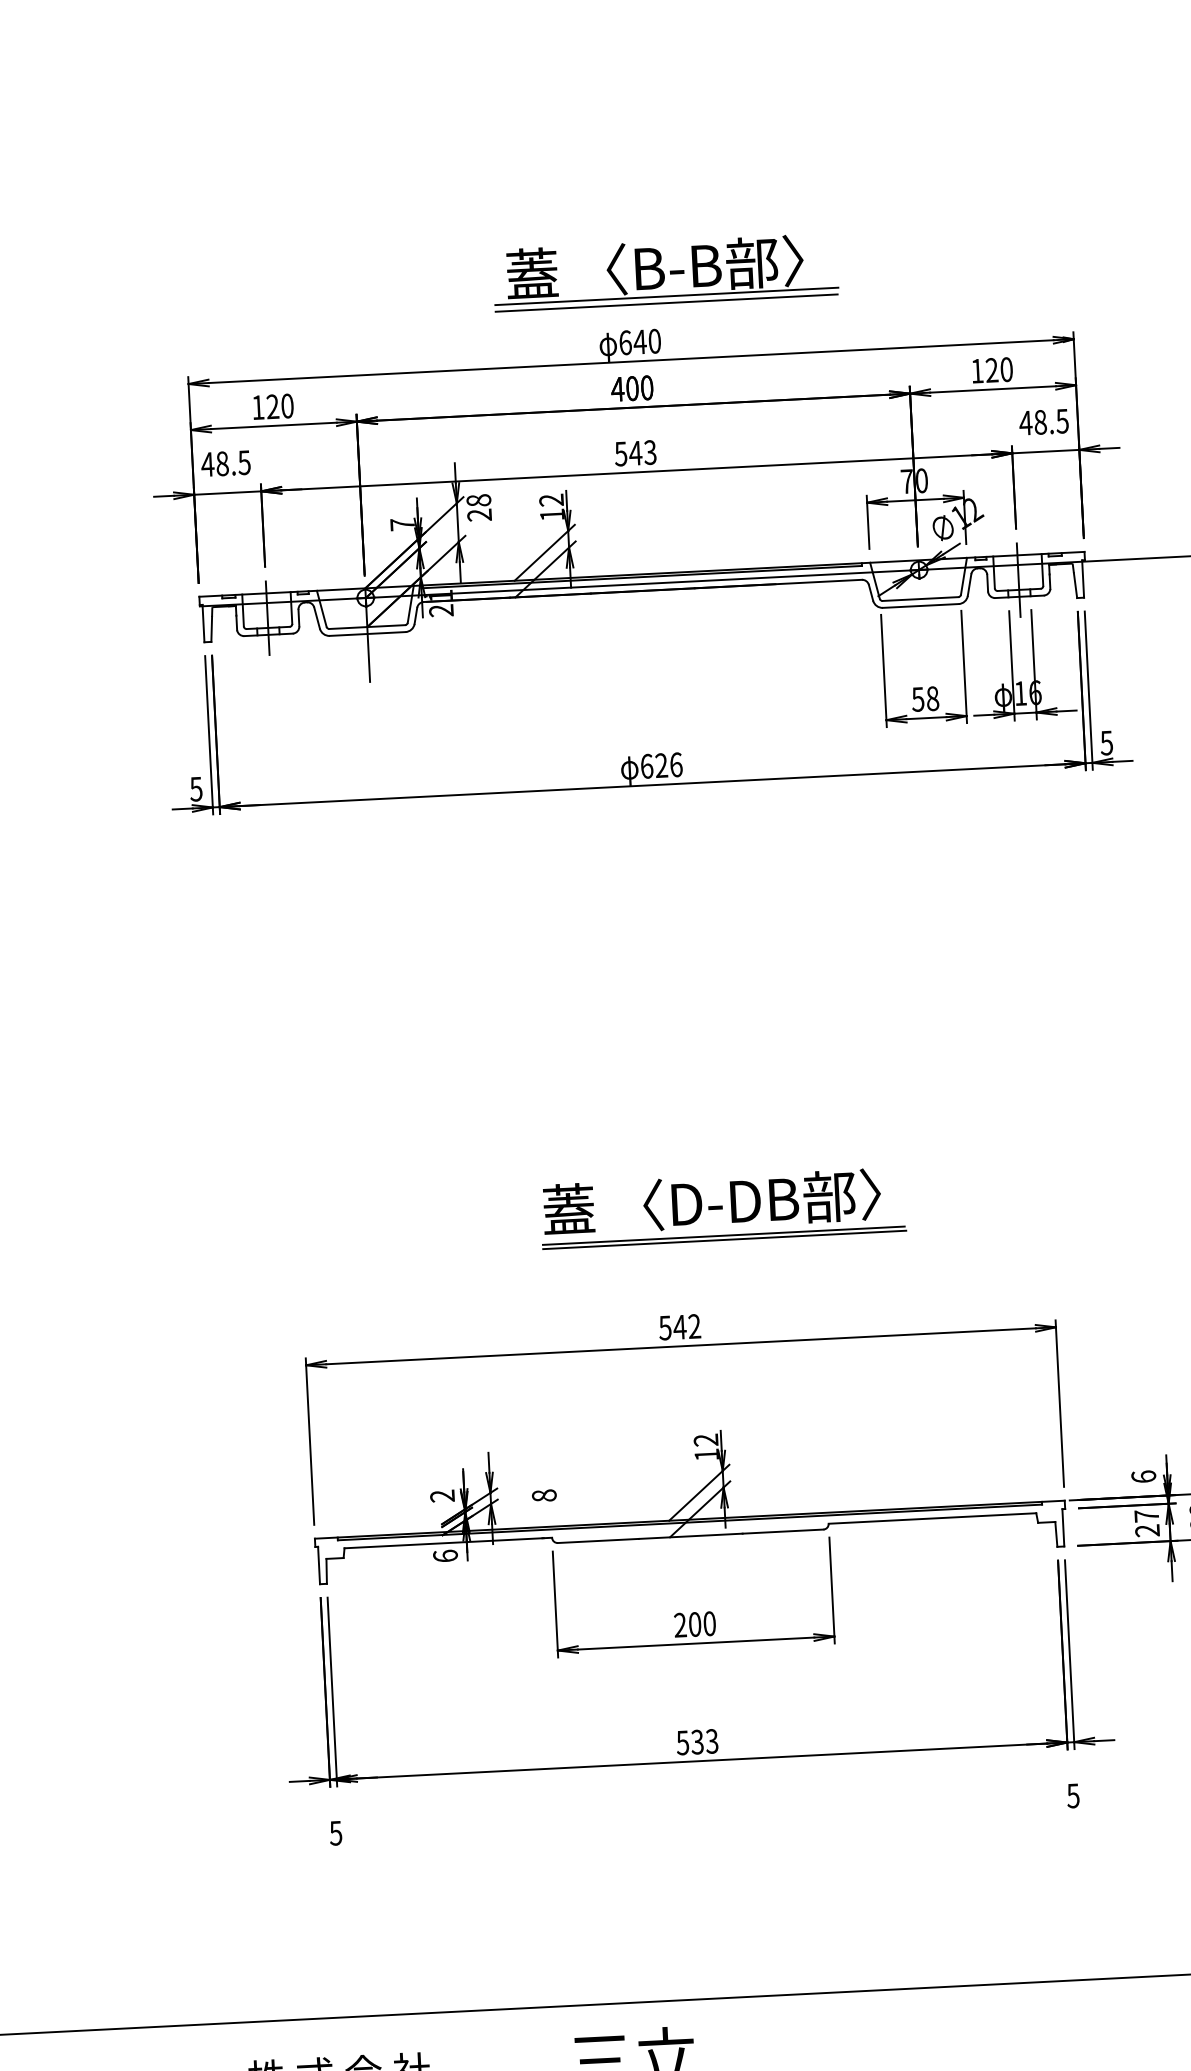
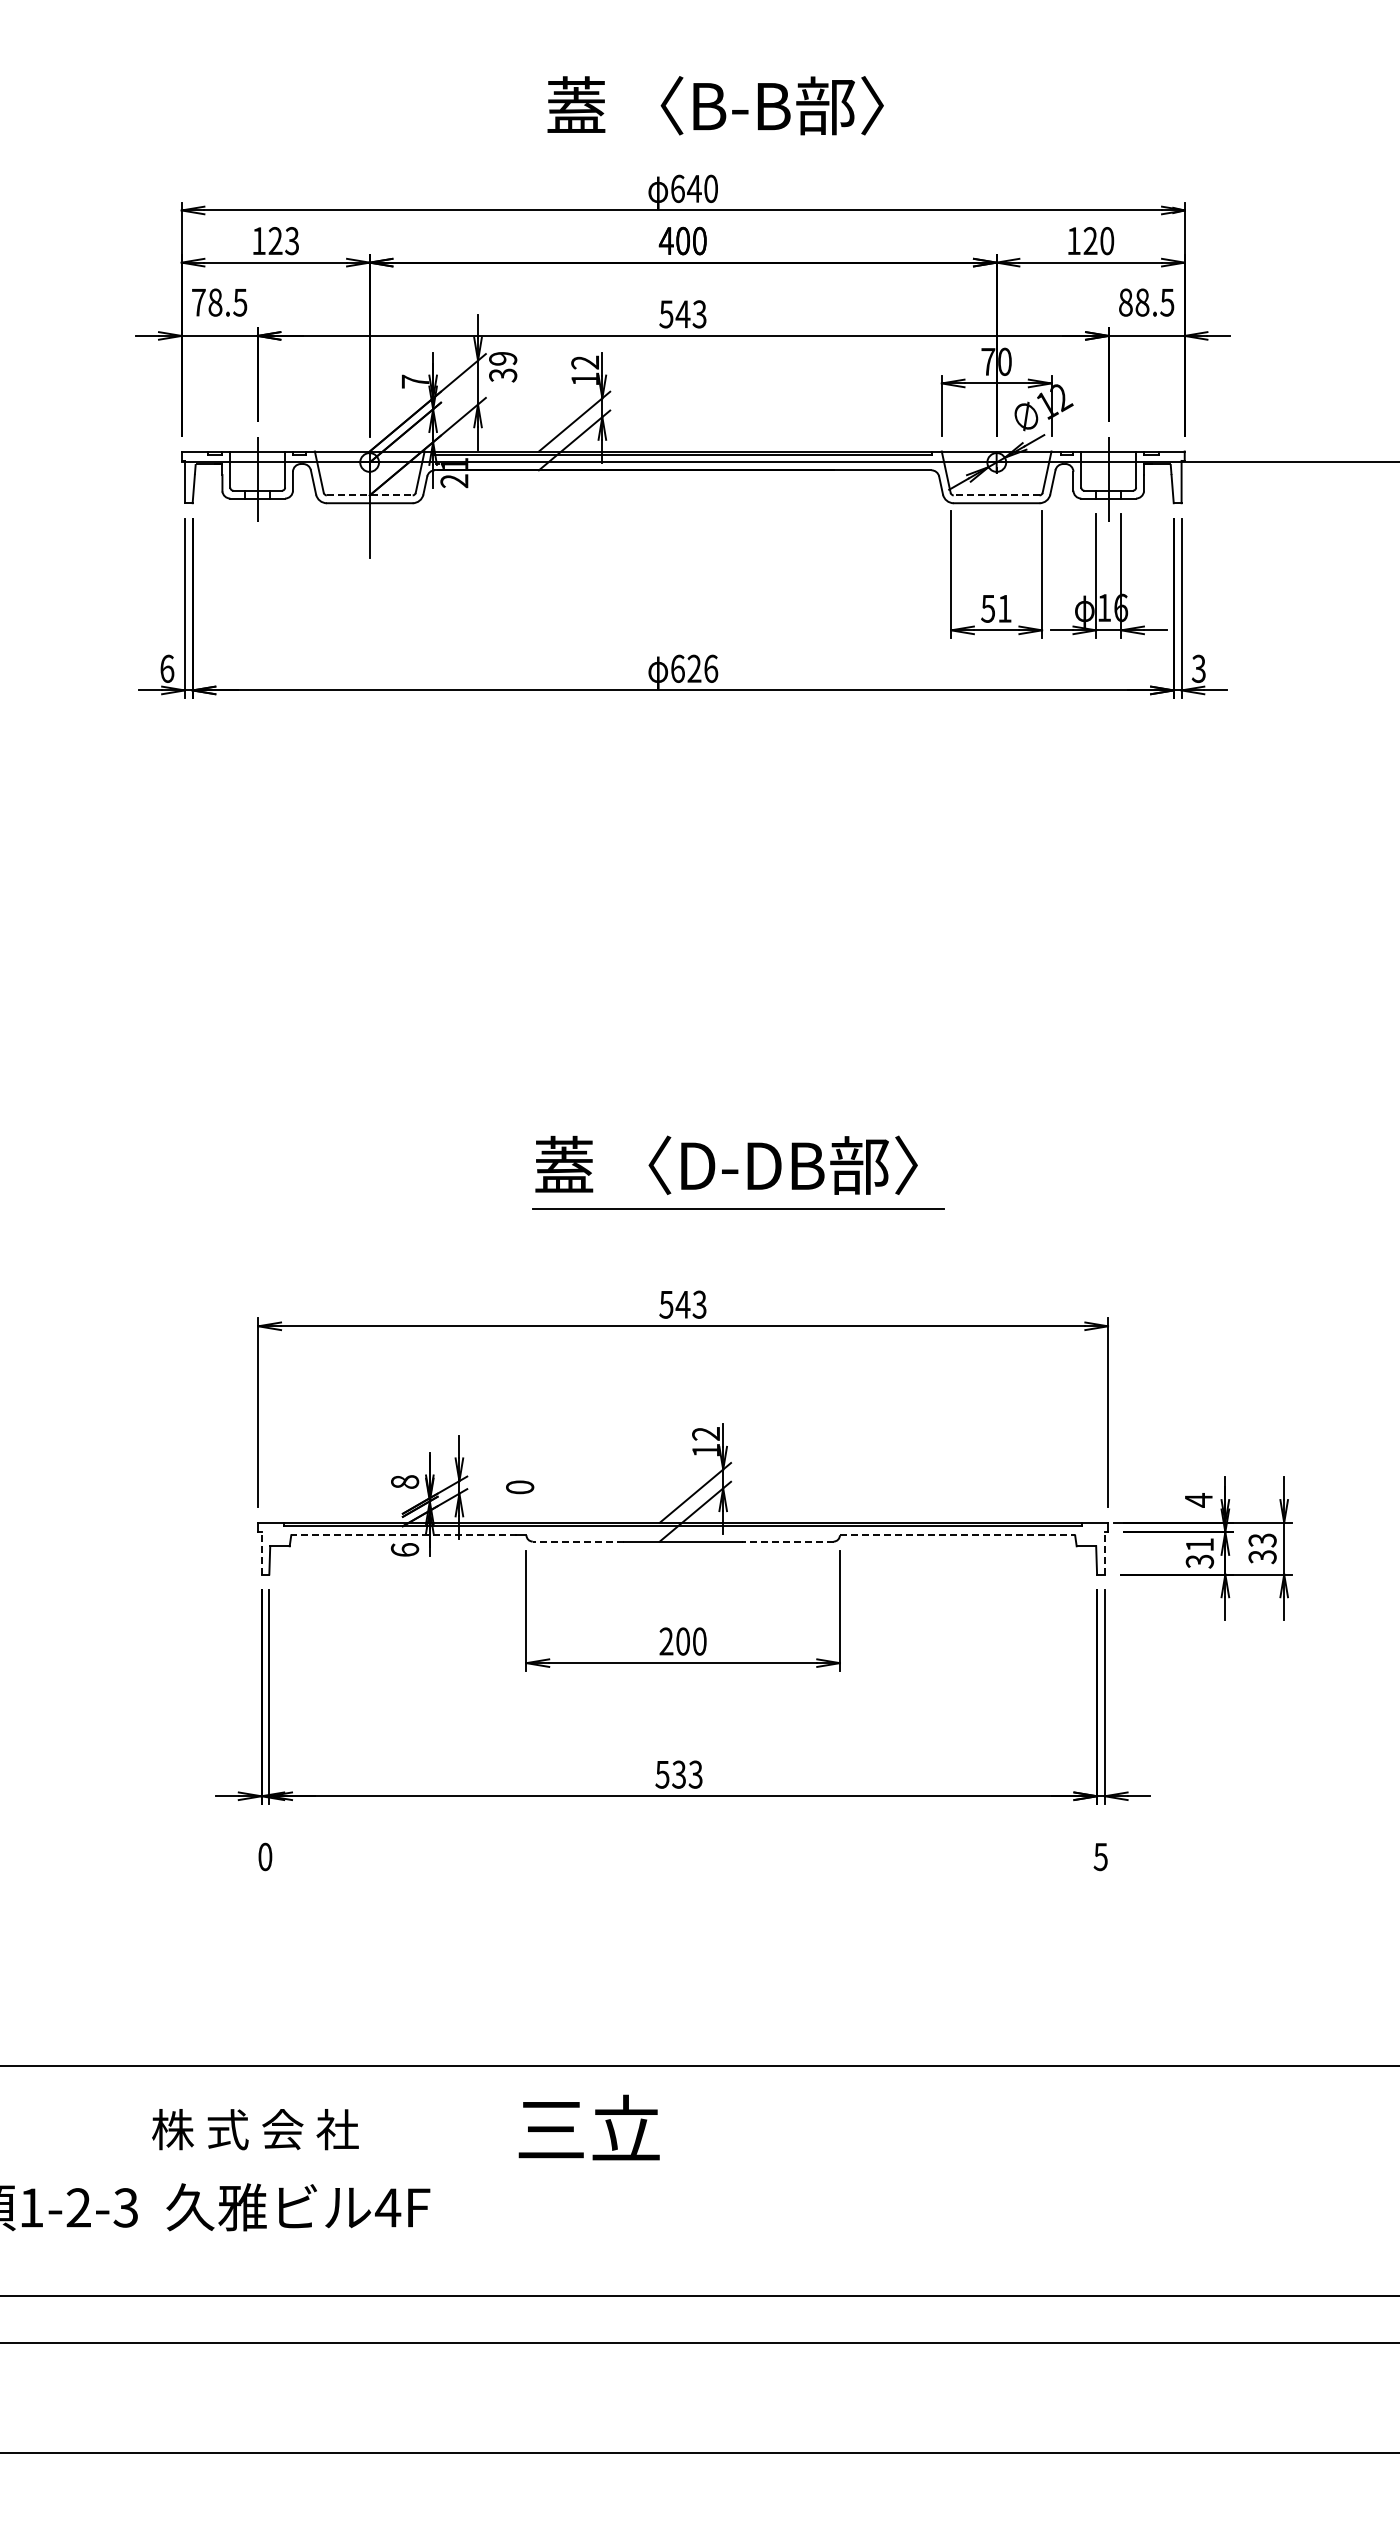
line: (666, 296) -> (726, 138), removed
line: (666, 303) -> (726, 146), removed
text: (287, 406) -> (292, 241), 120 -> 123
text: (1025, 423) -> (1125, 302), 48.5 -> 88.5
text: (207, 464) -> (198, 302), 48.5 -> 78.5
text: (479, 507) -> (503, 366), 28 -> 39
line: (920, 599) -> (996, 495), solid -> dashed
line: (367, 627) -> (369, 495), solid -> dashed
text: (932, 698) -> (1004, 608), 58 -> 51
text: (1106, 742) -> (1198, 668), 5 -> 3
text: (196, 788) -> (167, 668), 5 -> 6
line: (723, 1235) -> (737, 1203), removed
text: (694, 1326) -> (699, 1304), 542 -> 543
text: (1143, 1476) -> (1198, 1500), 6 -> 4
text: (442, 1495) -> (405, 1481), 2 -> 8
text: (544, 1495) -> (520, 1487), 8 -> 0
line: (932, 1518) -> (957, 1535), solid -> dashed
text: (1147, 1523) -> (1200, 1553), 27 -> 31
line: (1062, 1527) -> (1104, 1552), solid -> dashed
line: (782, 1531) -> (787, 1541), solid -> dashed
line: (598, 1540) -> (578, 1541), solid -> dashed
line: (444, 1543) -> (404, 1535), solid -> dashed
line: (319, 1564) -> (261, 1552), solid -> dashed
text: (336, 1832) -> (265, 1856), 5 -> 0

